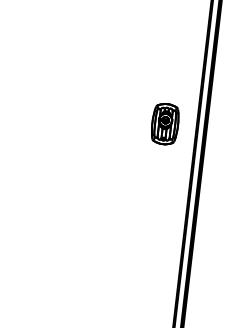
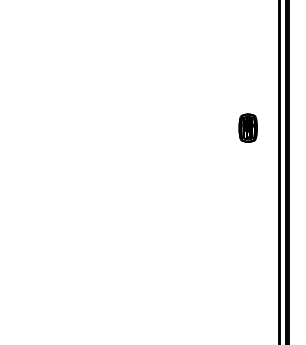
part: (164, 123) -> (247, 127), size x0.7

